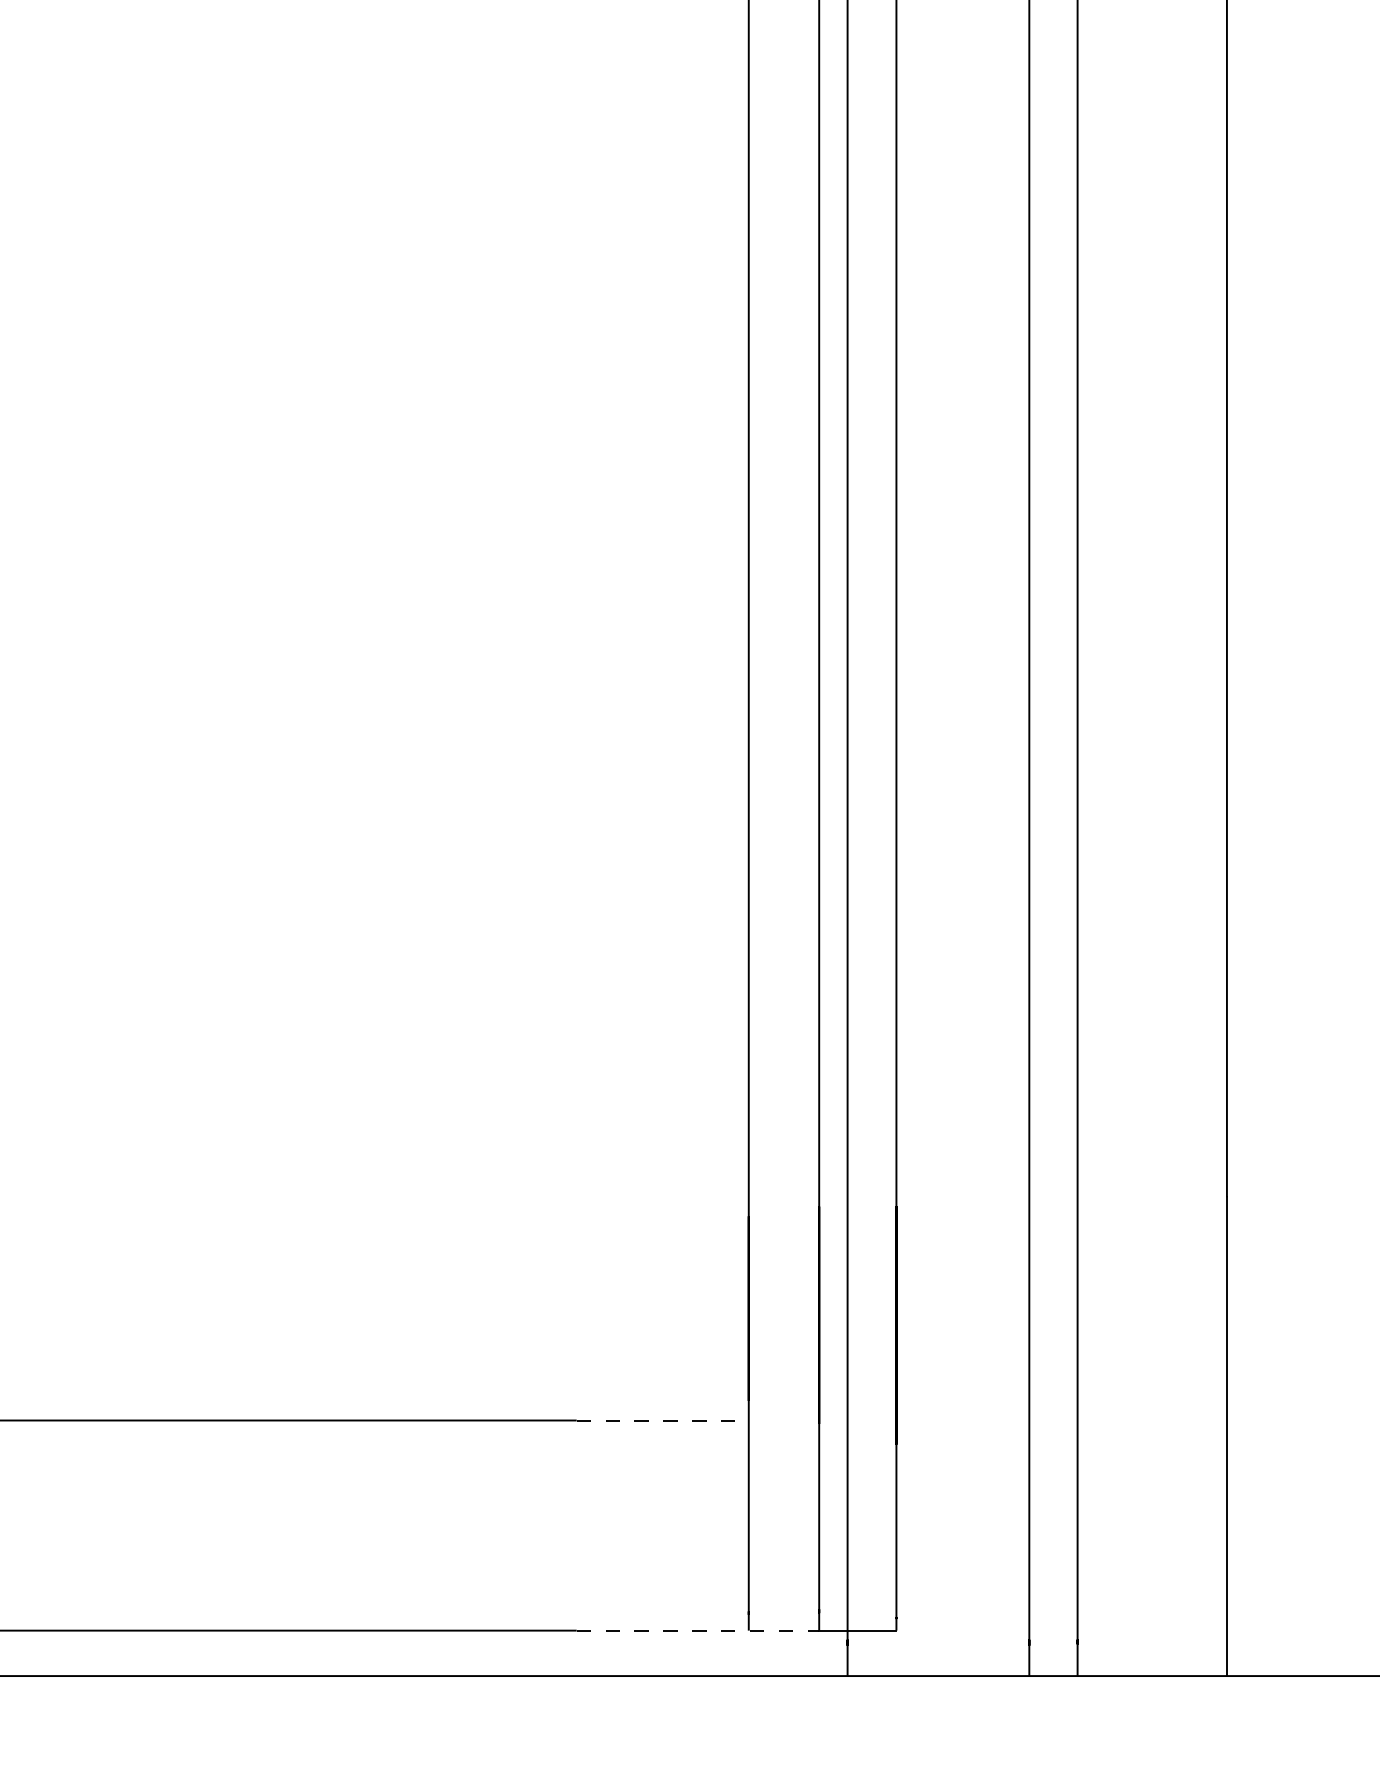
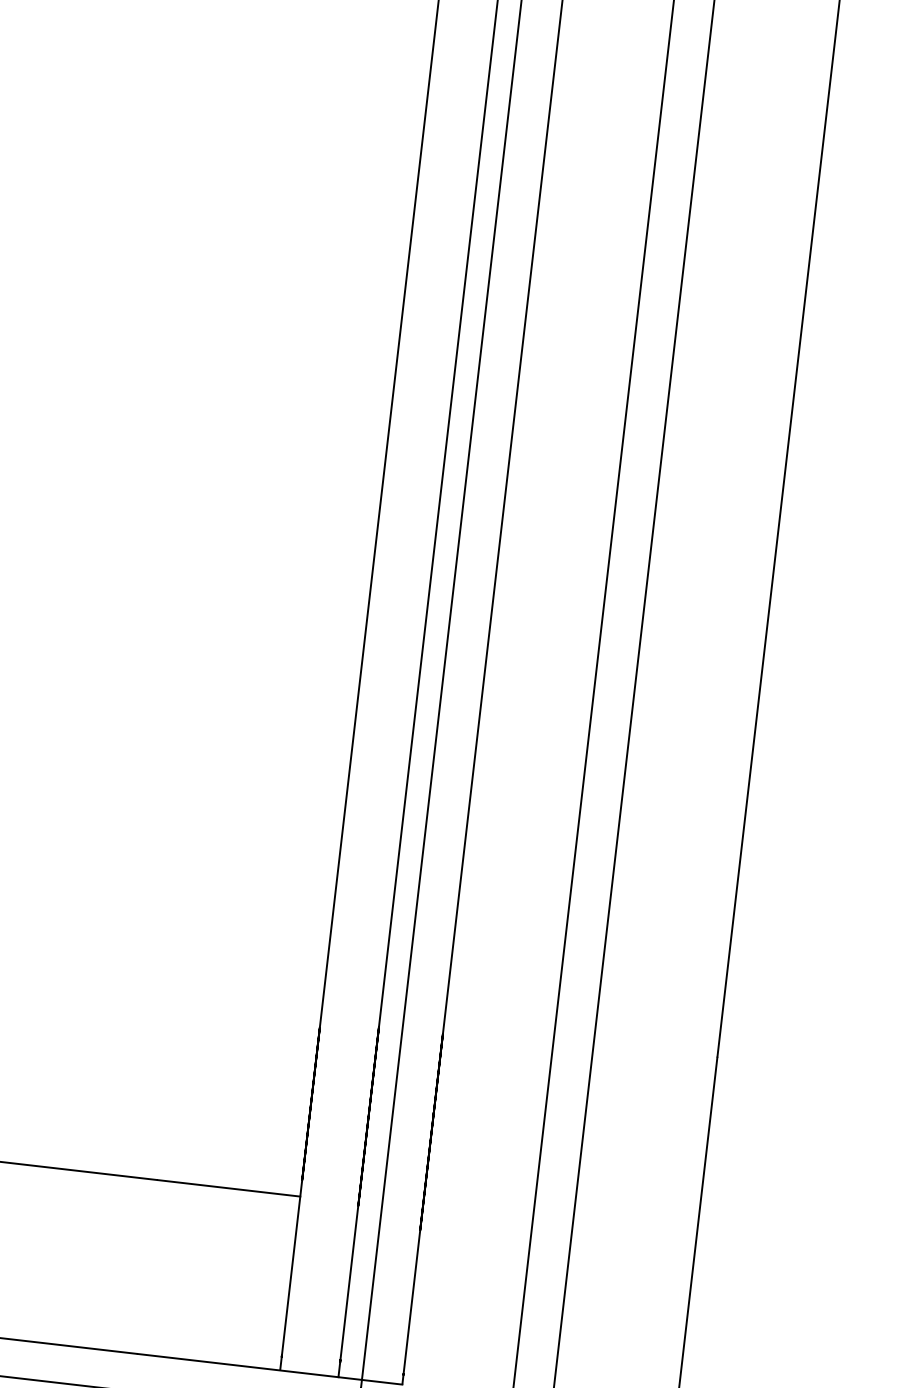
line: (663, 1420) -> (229, 1188), dashed -> solid
line: (698, 1630) -> (238, 1365), dashed -> solid

